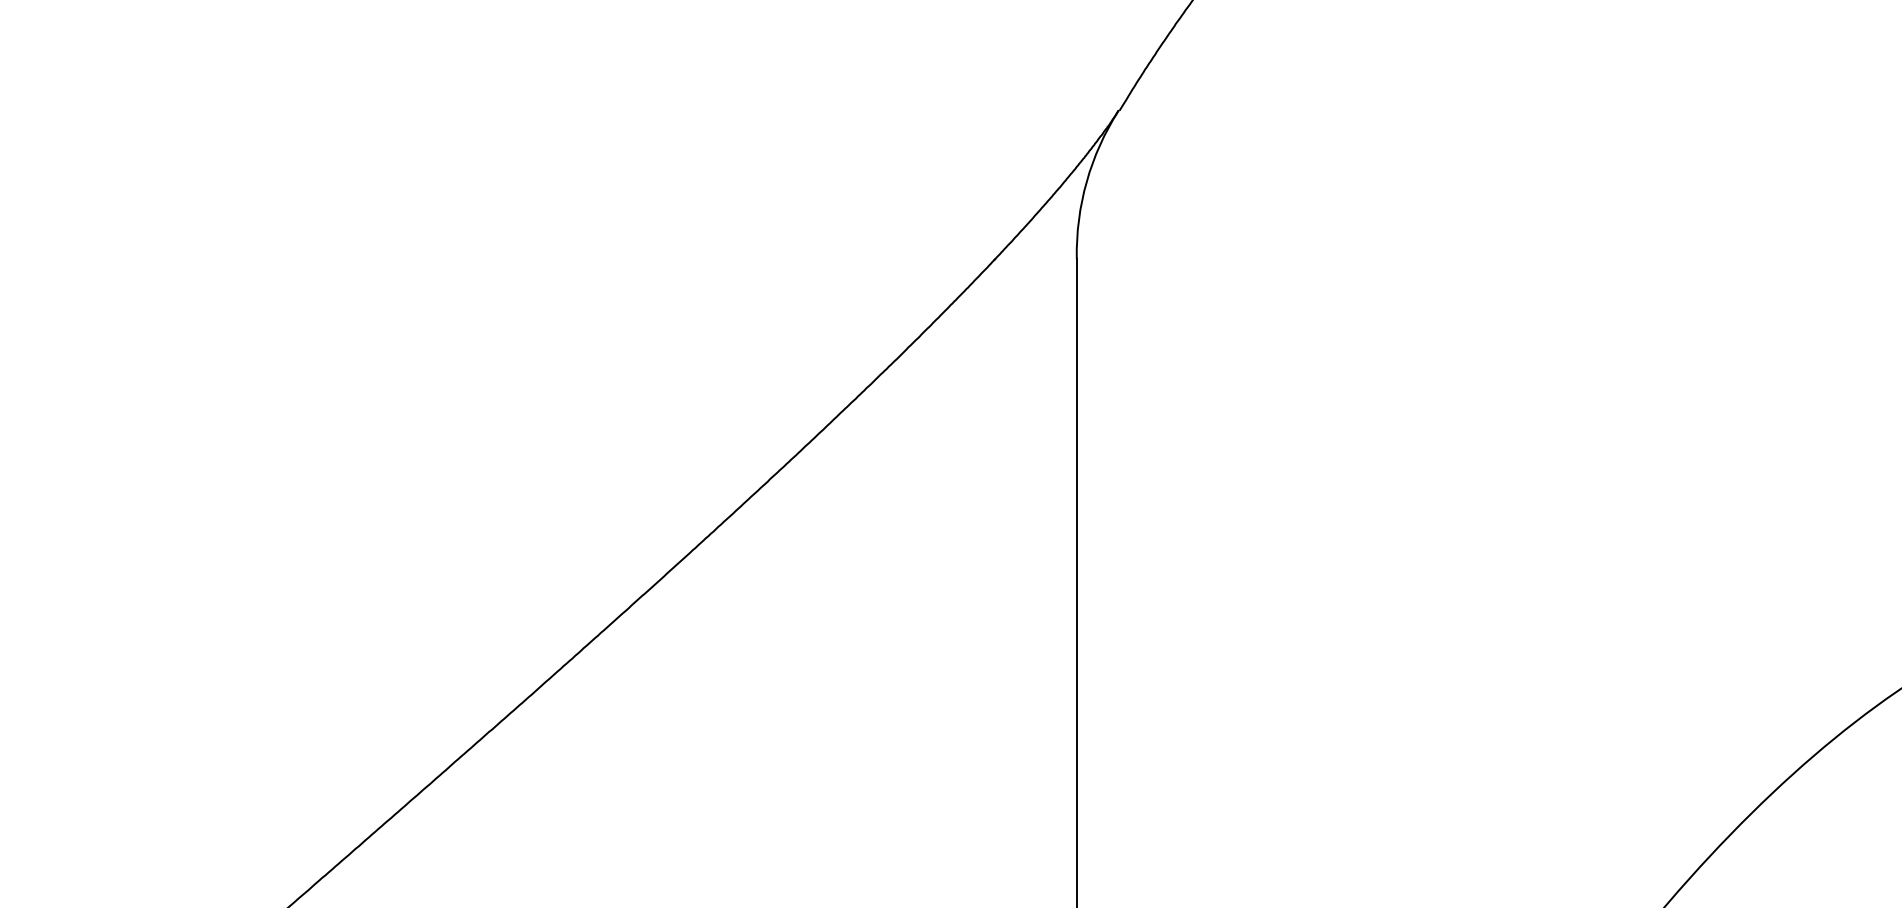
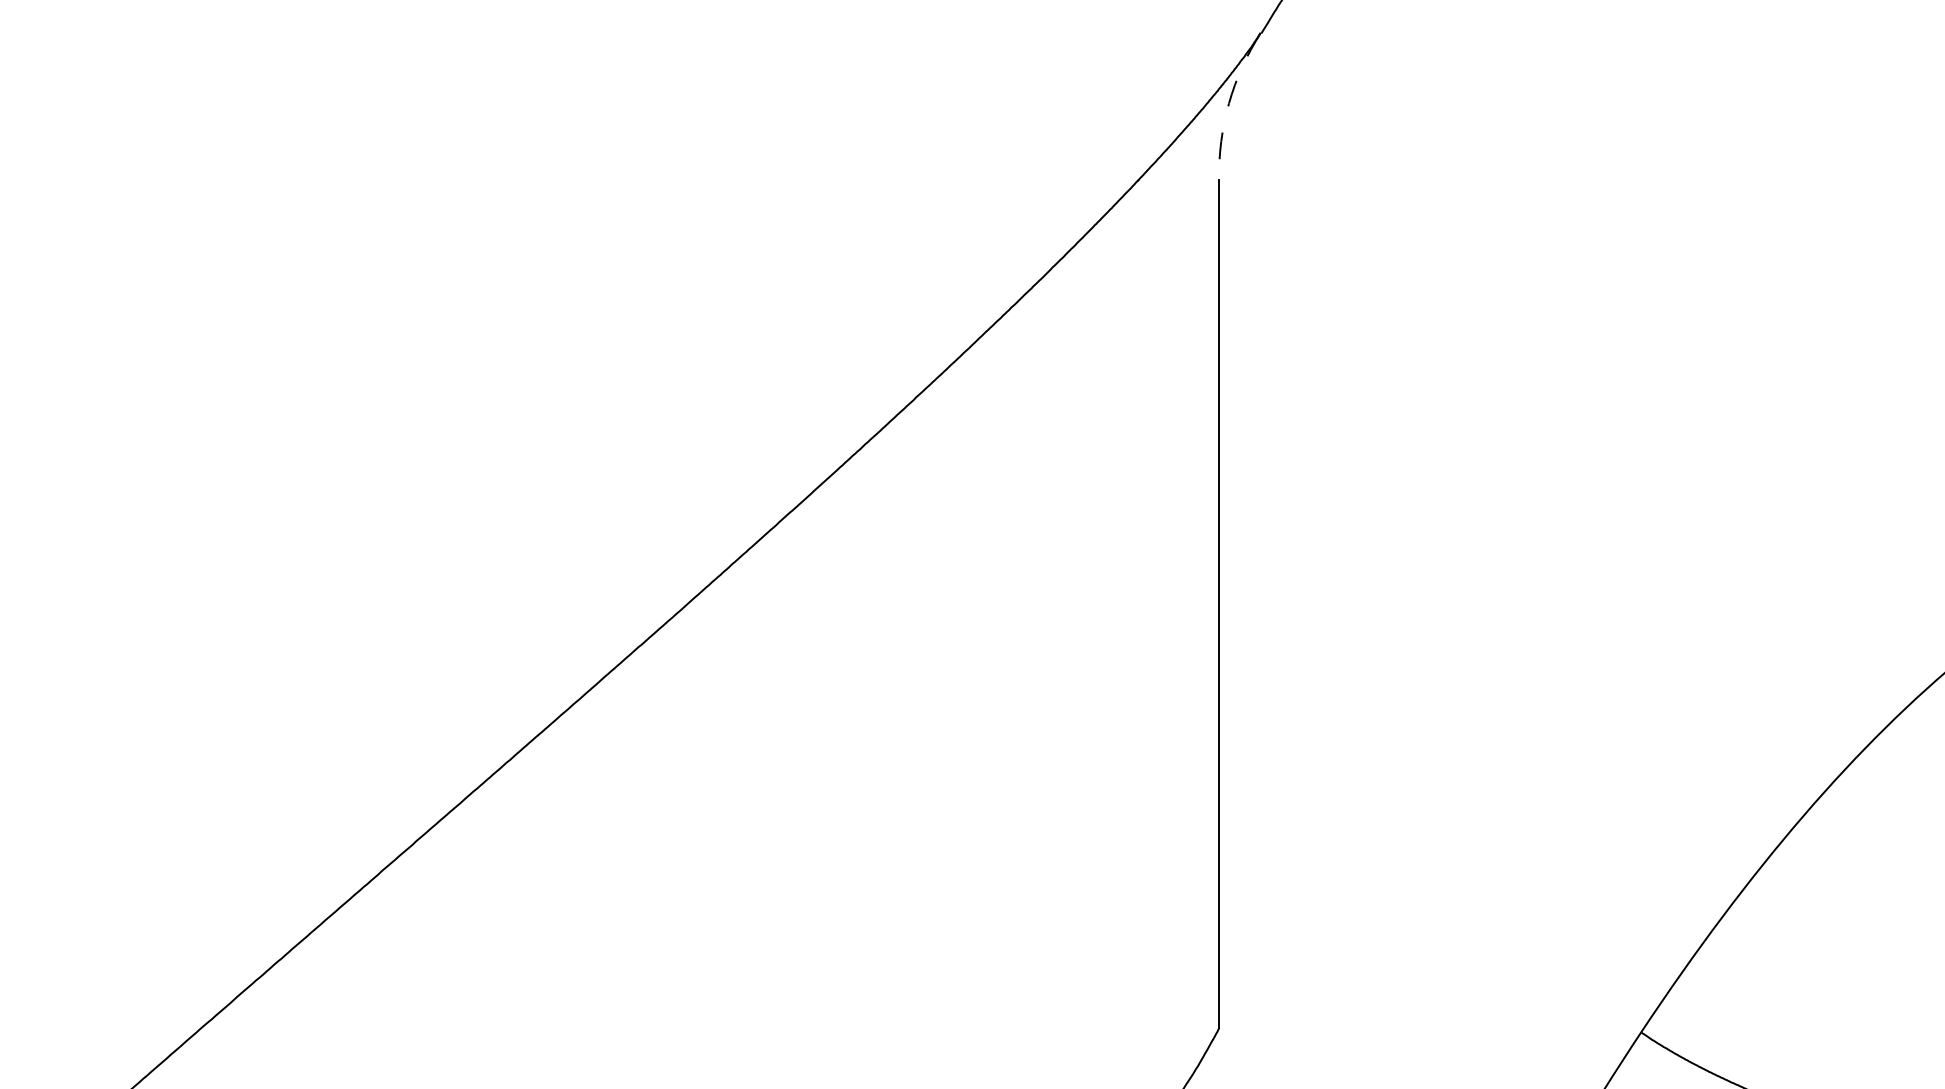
arc: (1087, 181) -> (1229, 103), solid -> dashed

